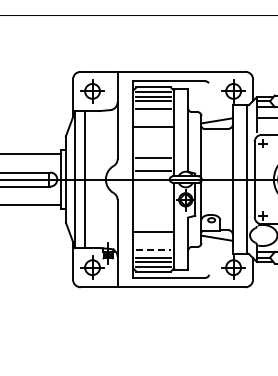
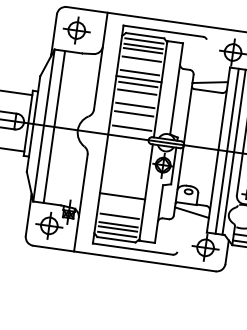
line: (153, 120) -> (139, 72), added
line: (153, 131) -> (138, 84), added
line: (153, 138) -> (136, 92), added
line: (153, 150) -> (135, 105), added
line: (240, 179) -> (227, 151), added
line: (154, 250) -> (120, 216), dashed -> solid

